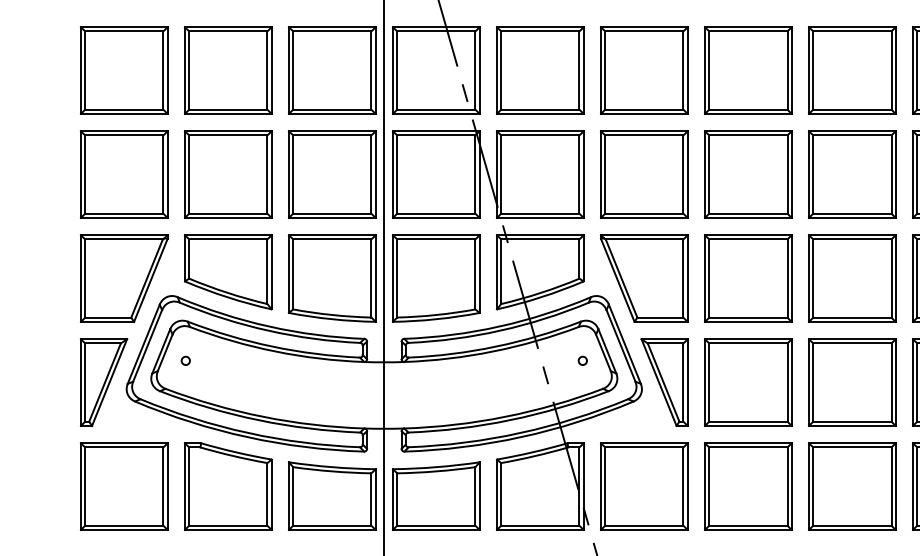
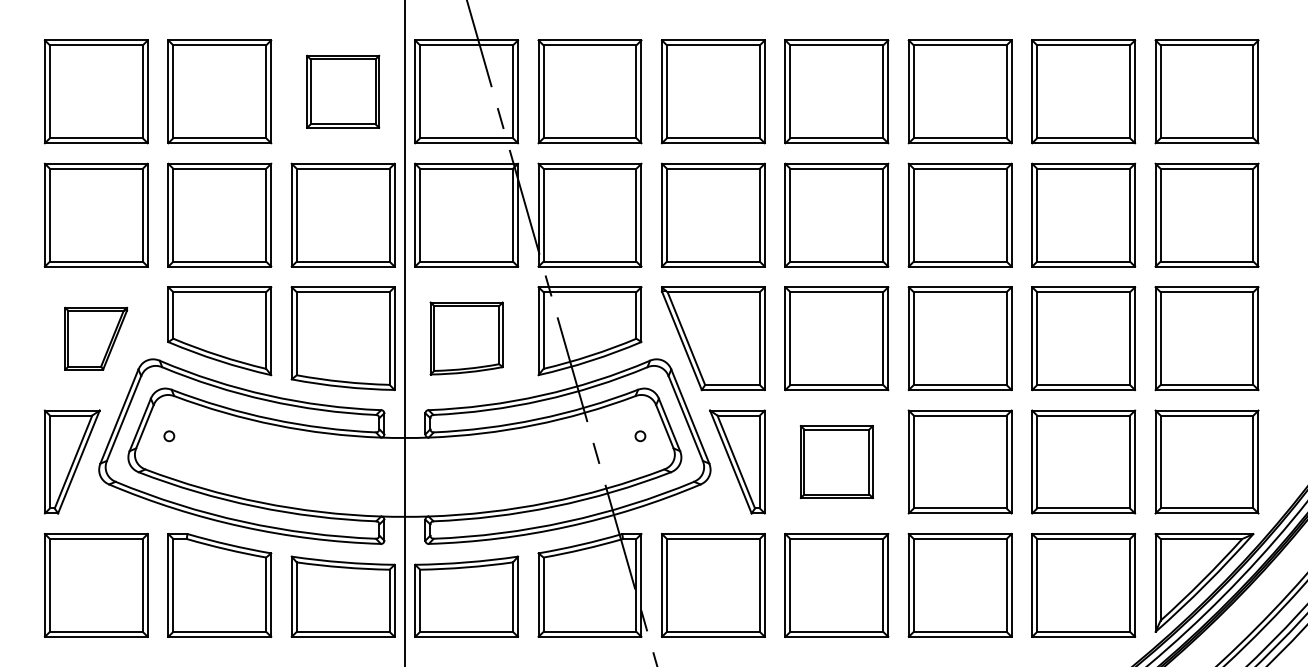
part: (331, 70) -> (342, 91), size x0.7
part: (123, 278) -> (95, 338), size x0.6
part: (436, 278) -> (466, 338), size x0.7
part: (748, 382) -> (836, 461), size x0.7

